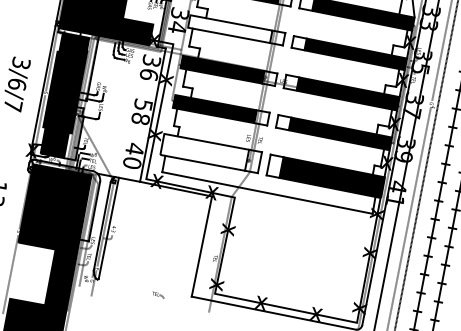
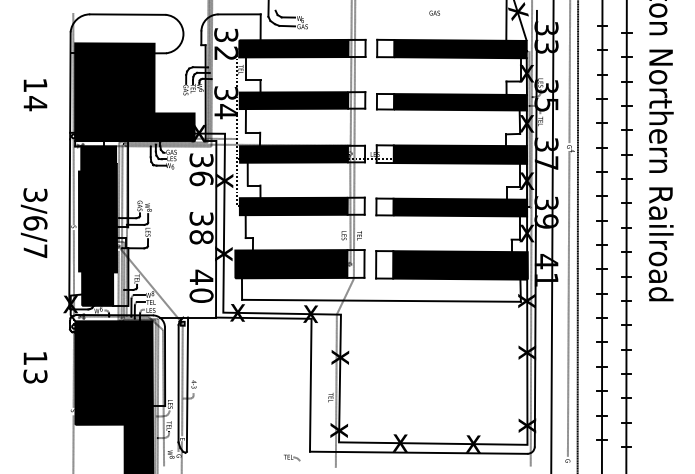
fill: (229, 29) -> (293, 100), added
text: (143, 104) -> (201, 218), 58 -> 38
fill: (204, 152) -> (291, 264), added
part: (158, 294) -> (292, 457), moved

